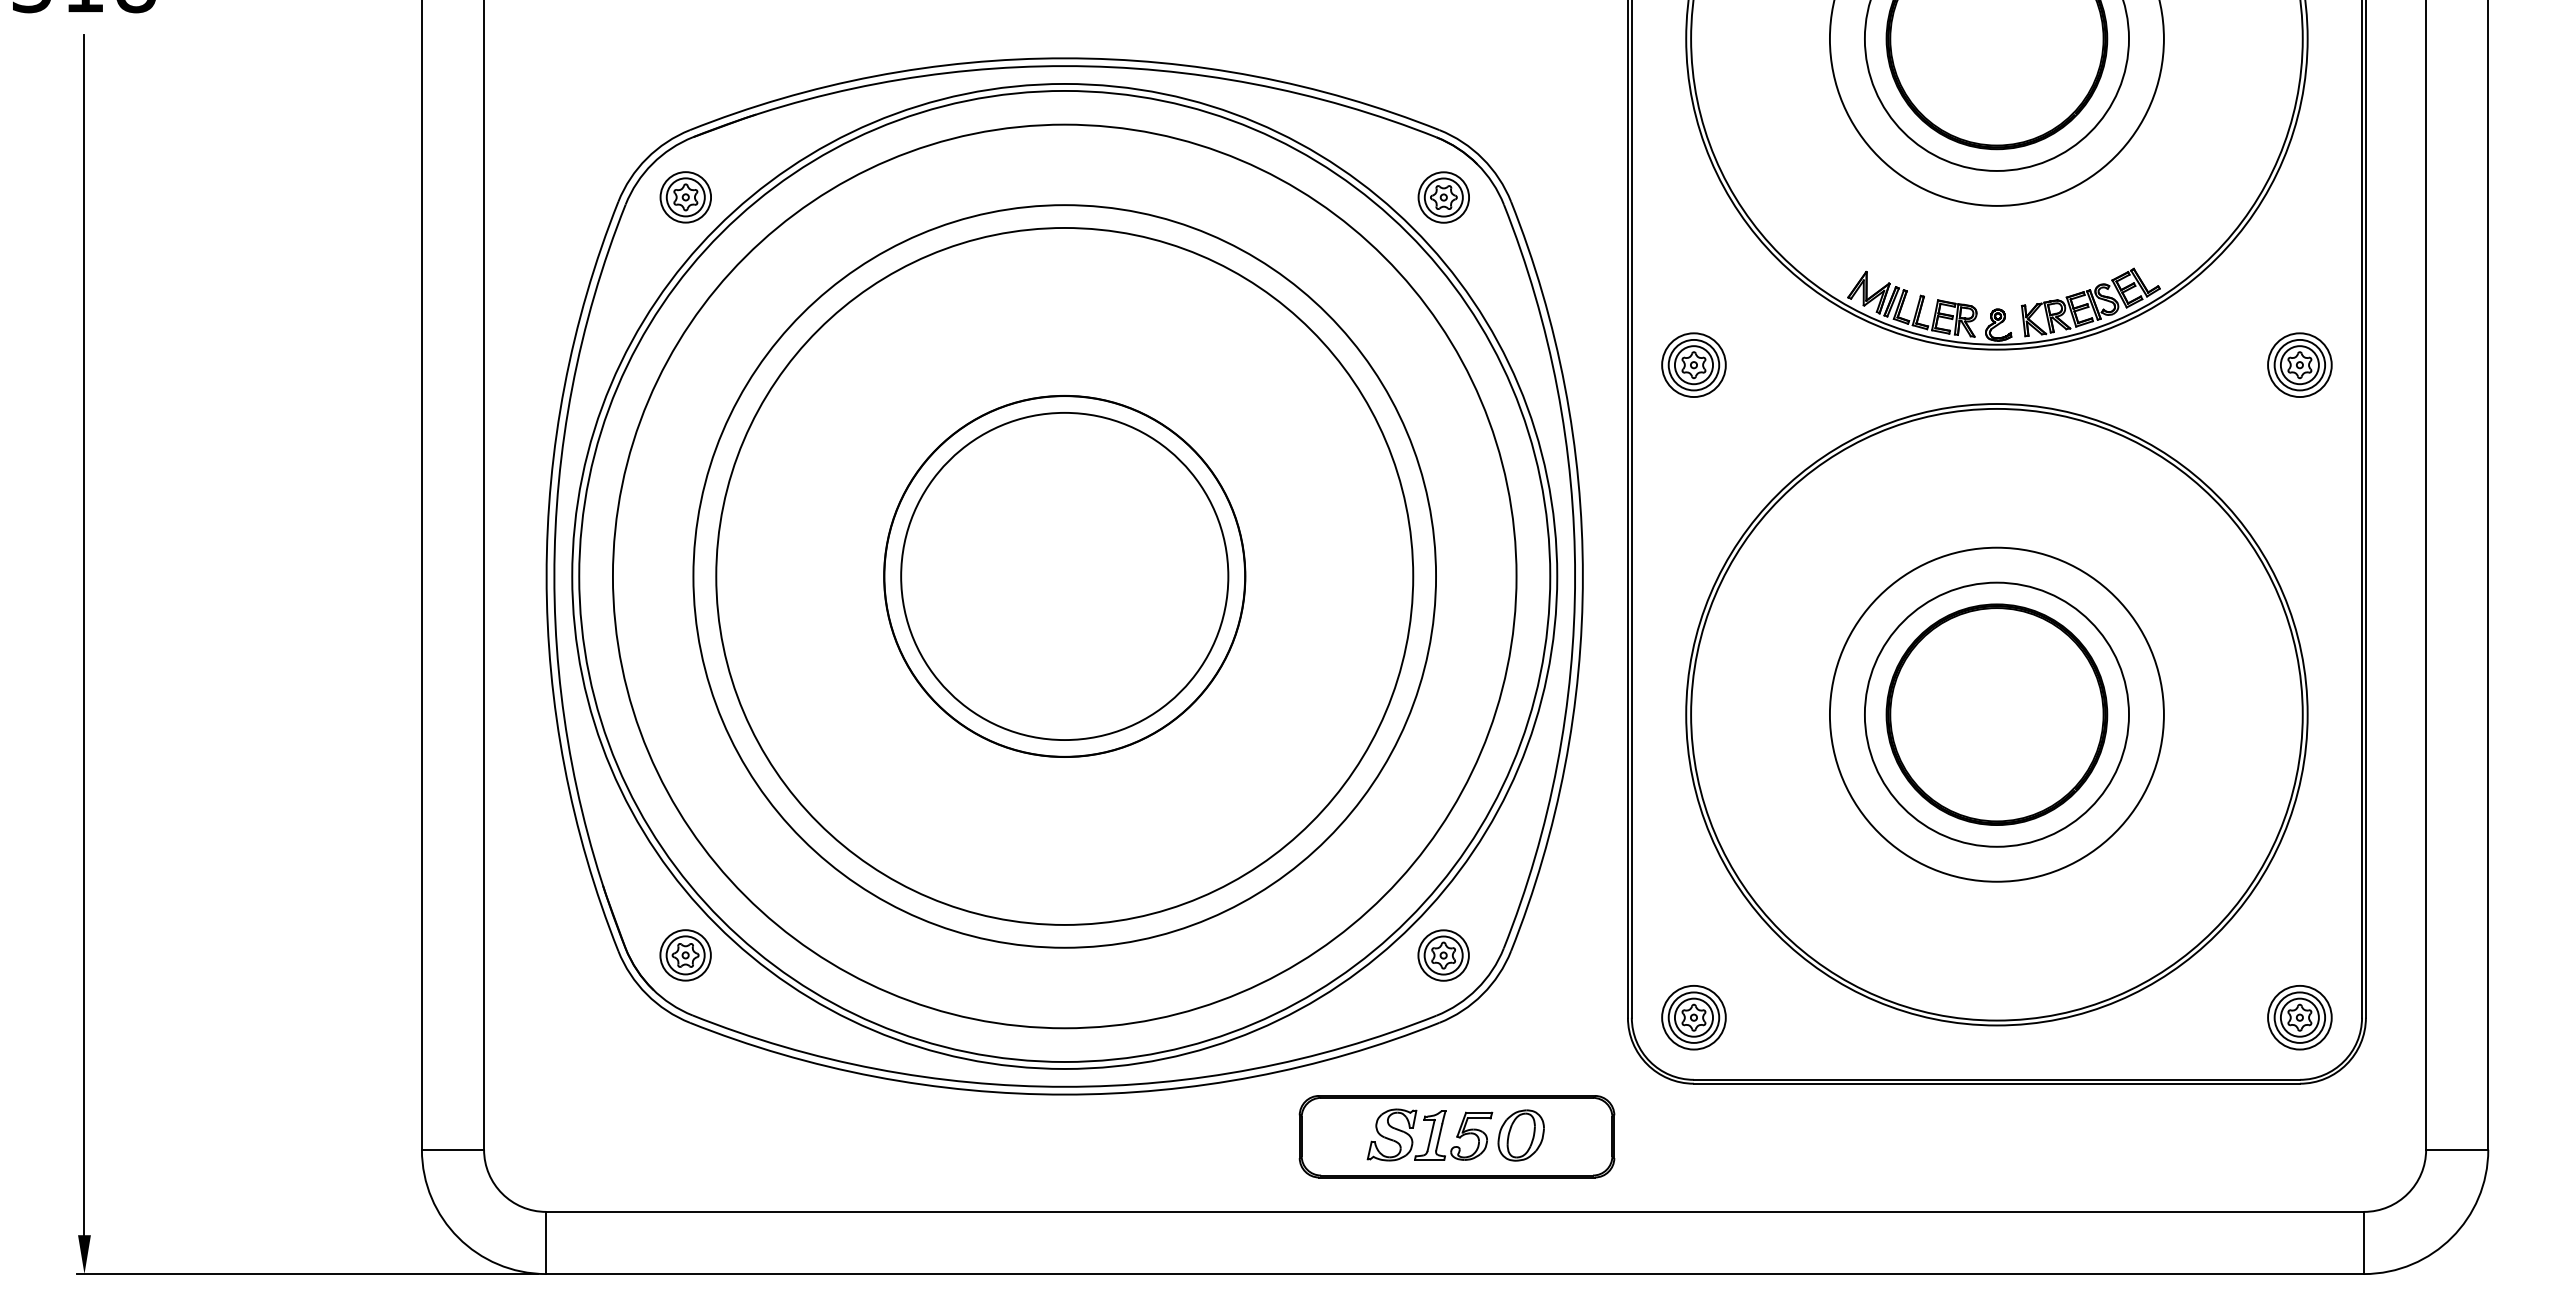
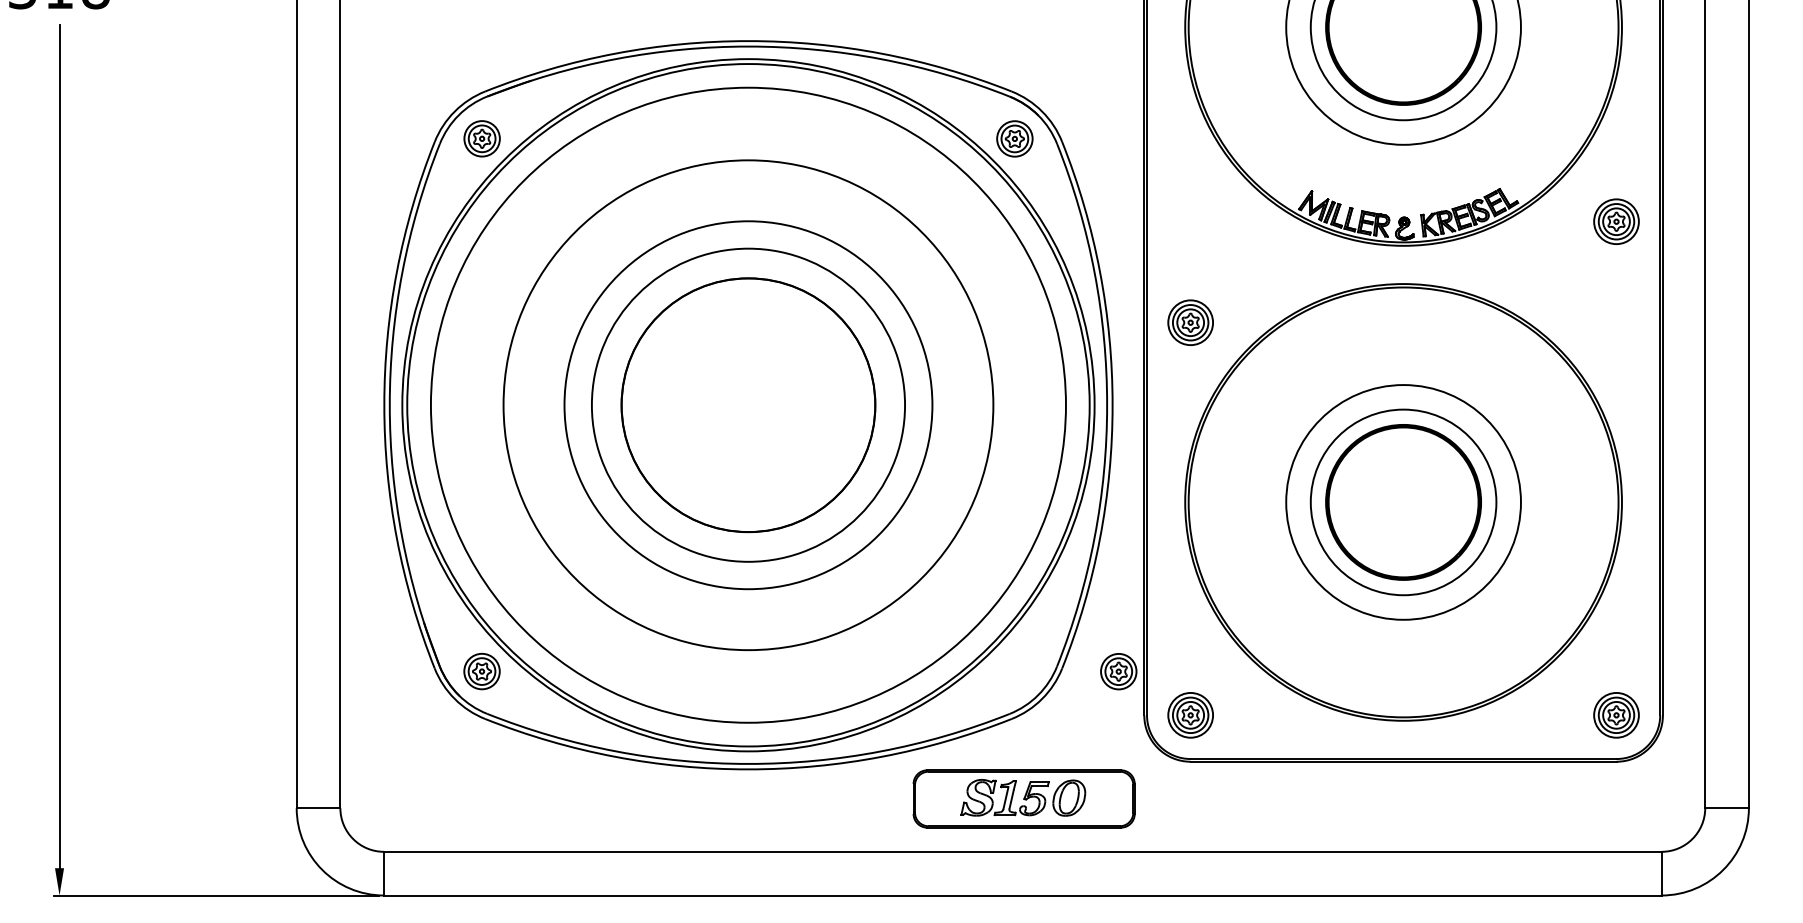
part: (1693, 364) -> (1190, 322), moved
part: (2299, 364) -> (1616, 221), moved
circle: (1064, 576) -> (748, 405), size x0.6
circle: (1064, 576) -> (748, 405), size x1.6
part: (1443, 955) -> (1118, 671), moved

